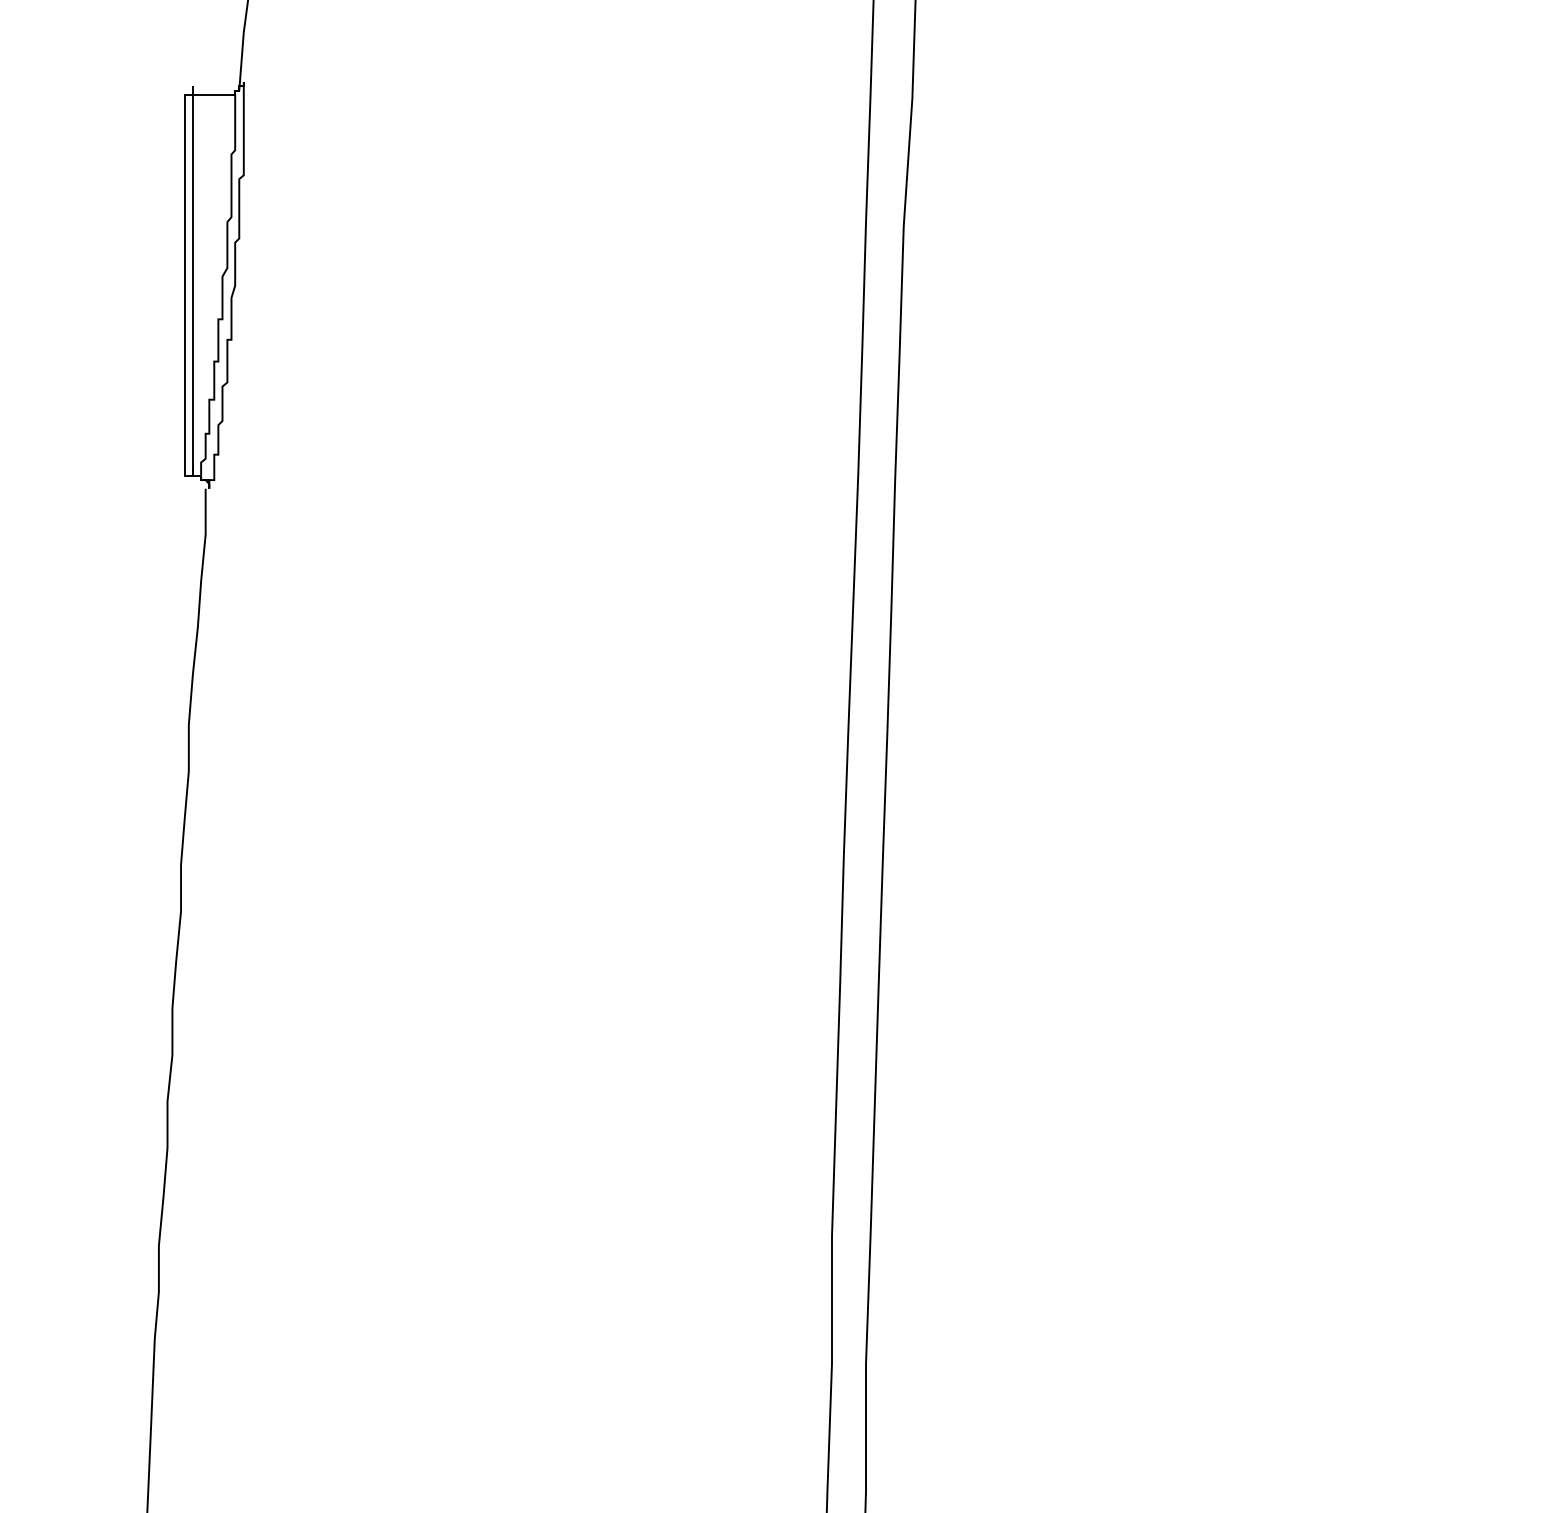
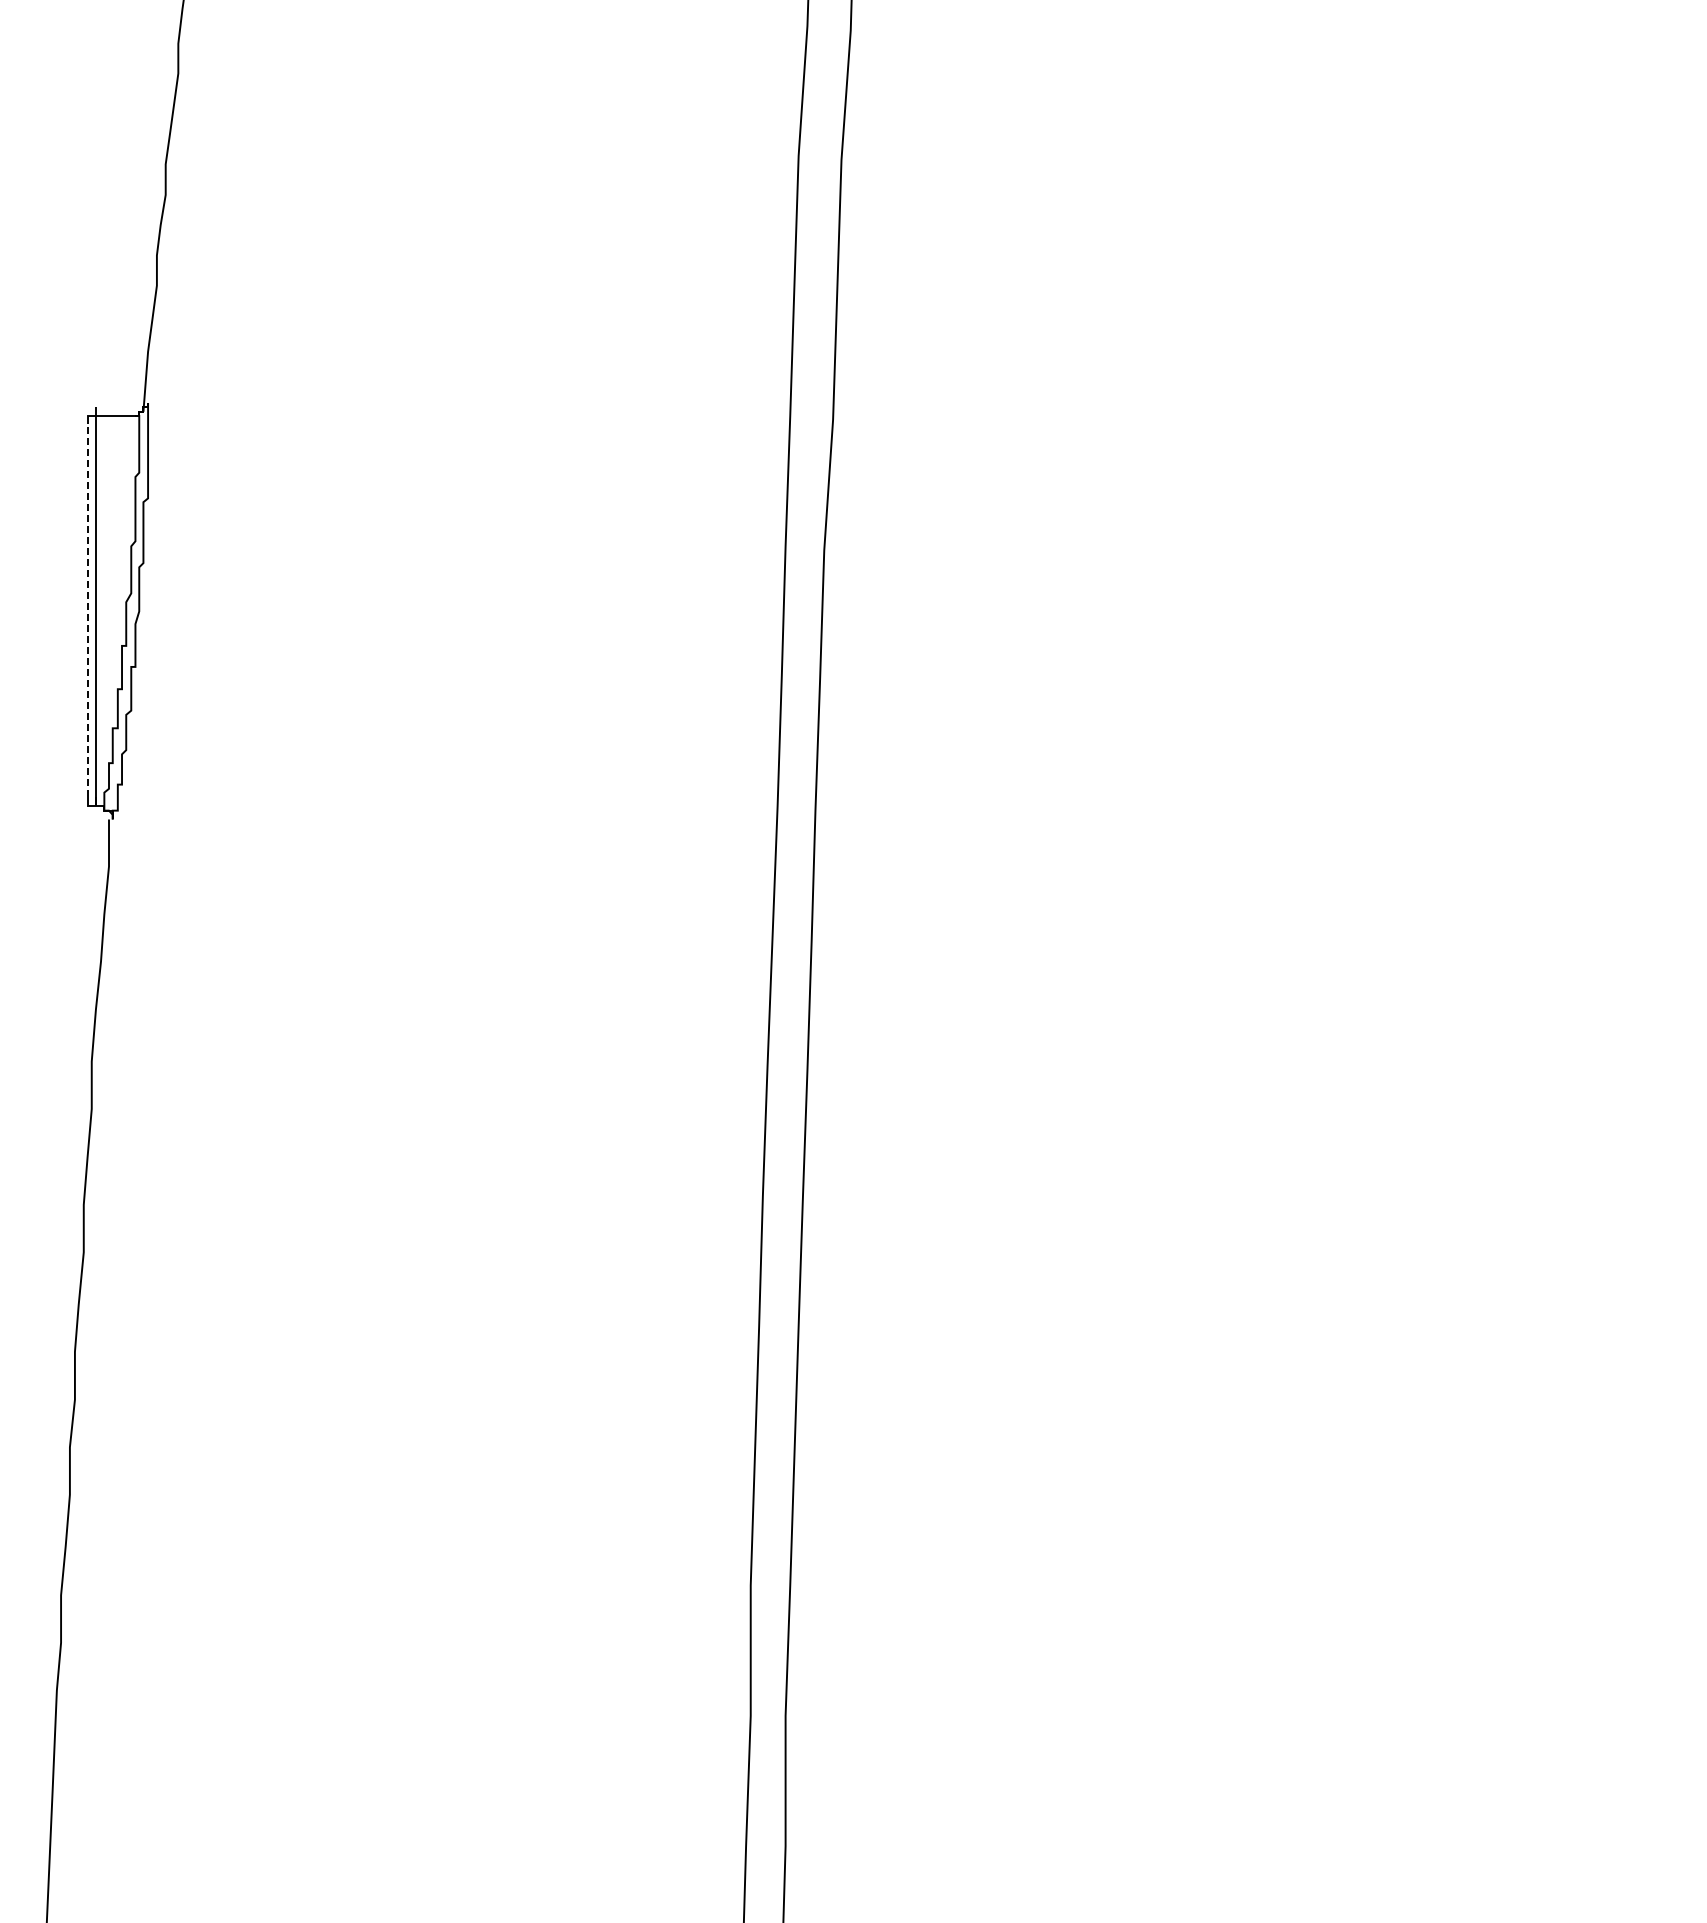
line: (184, 284) -> (87, 610), solid -> dashed

